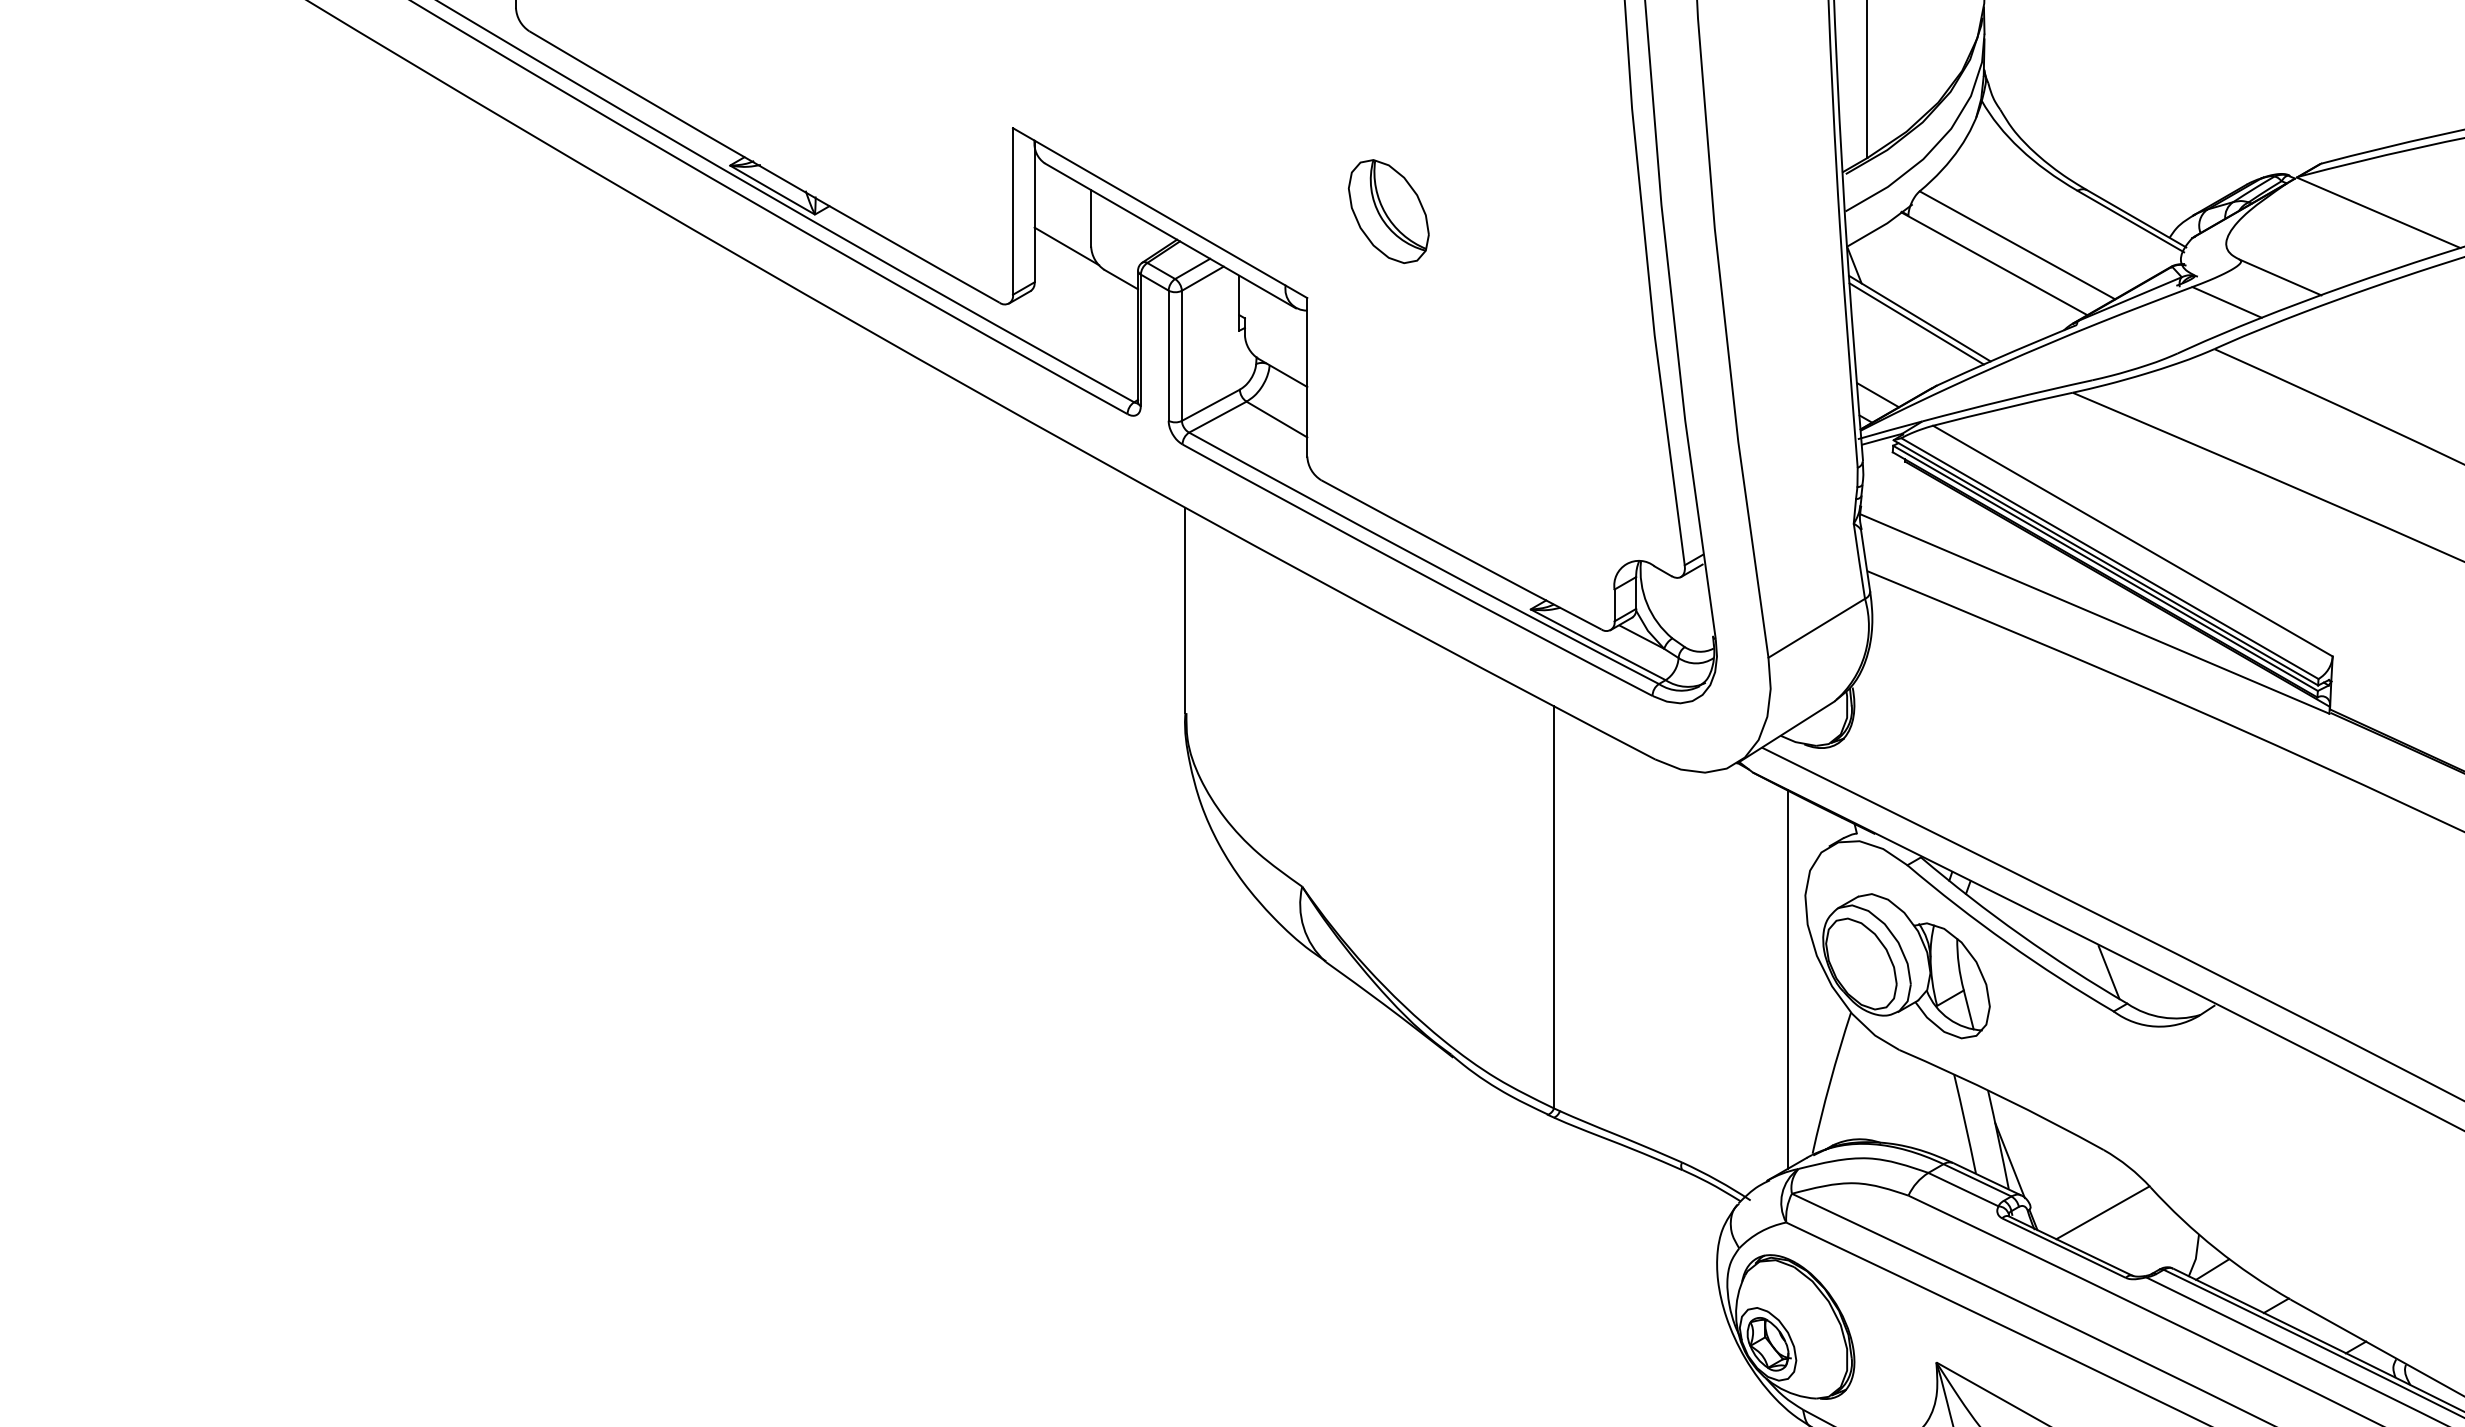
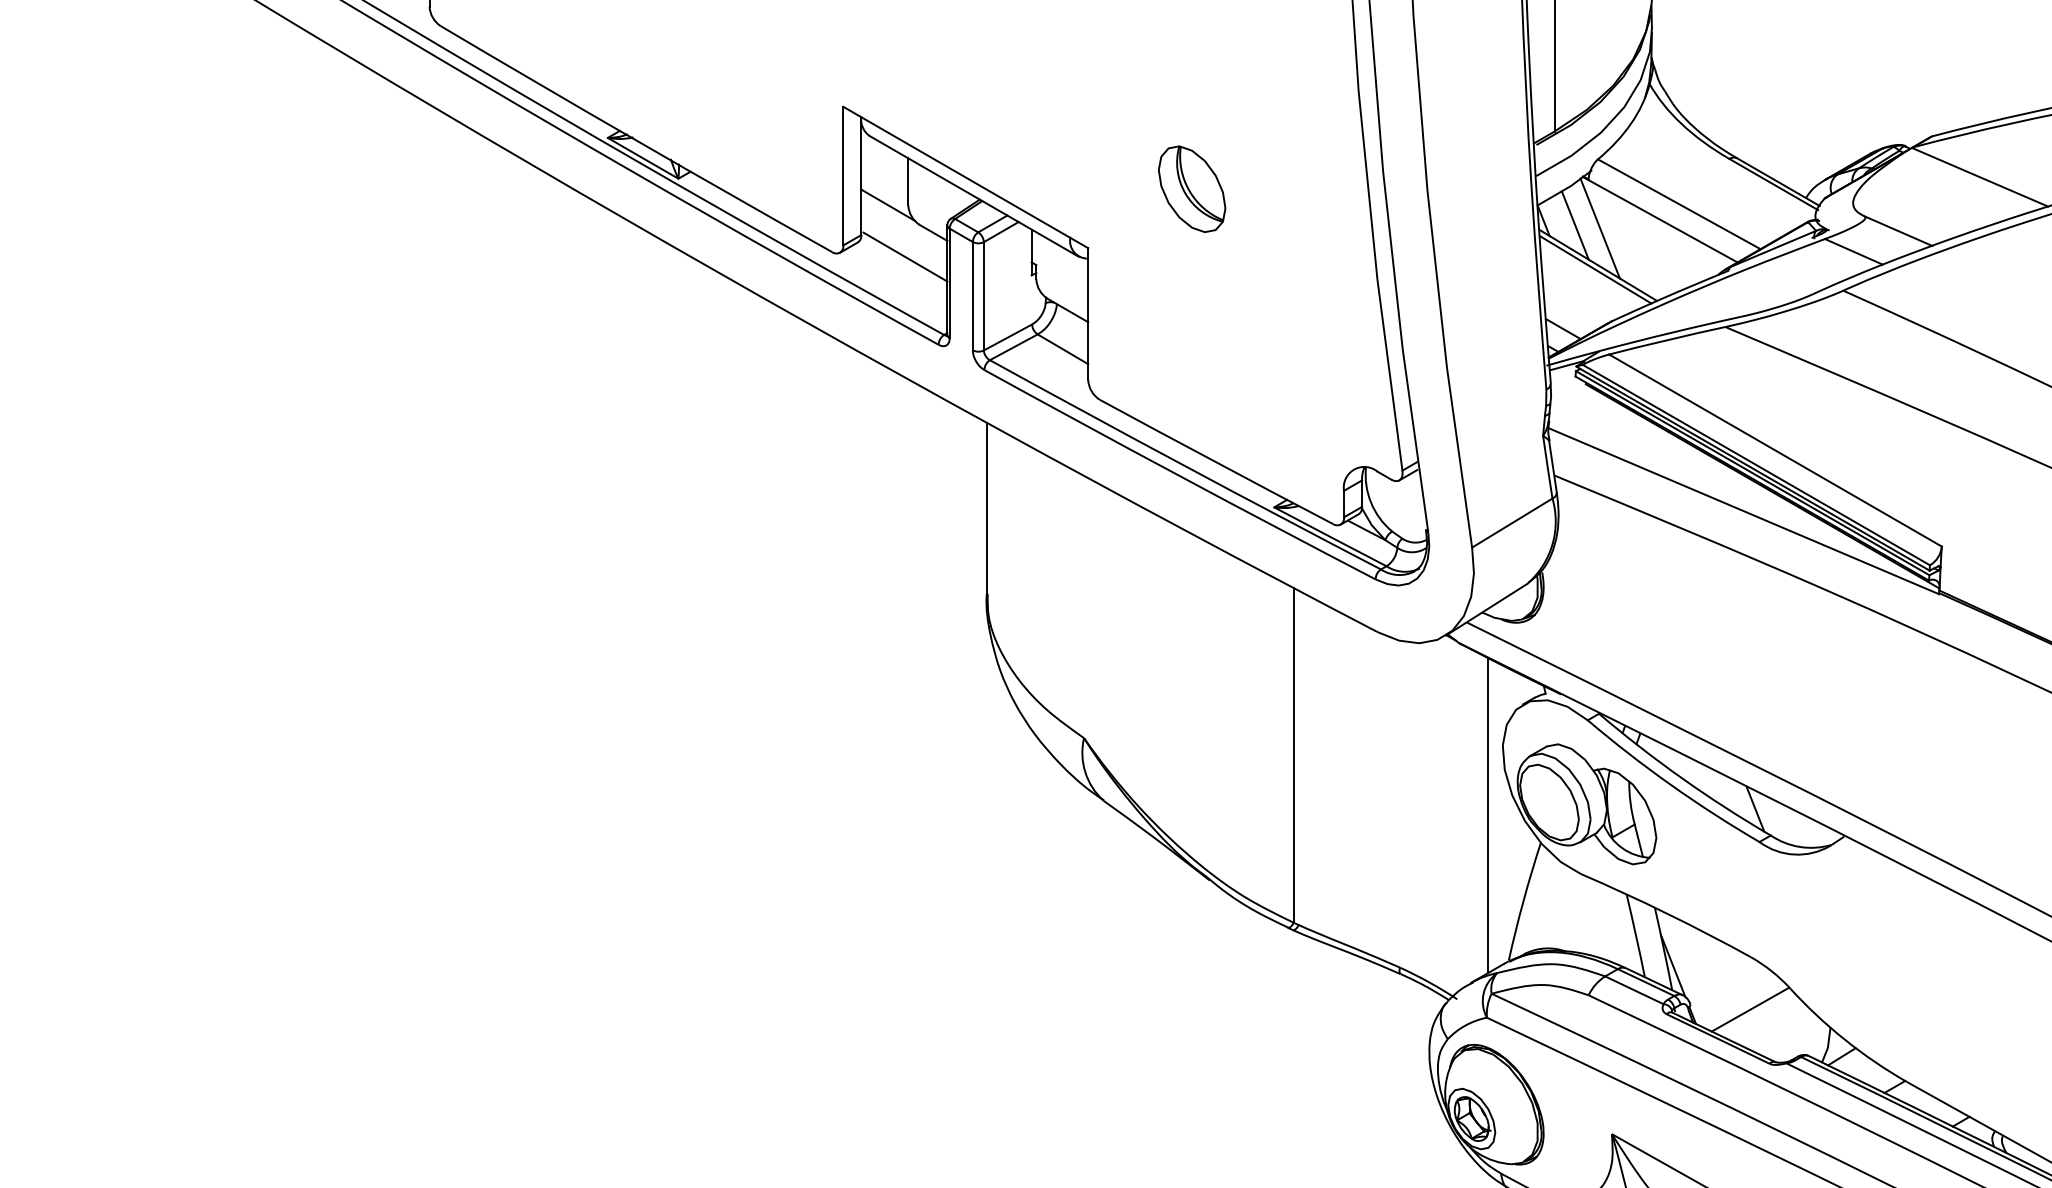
part: (1389, 210) -> (1192, 188), moved
line: (1891, 270) -> (1574, 225), added
line: (1921, 274) -> (1599, 228), added
line: (1087, 308) -> (905, 256), added

